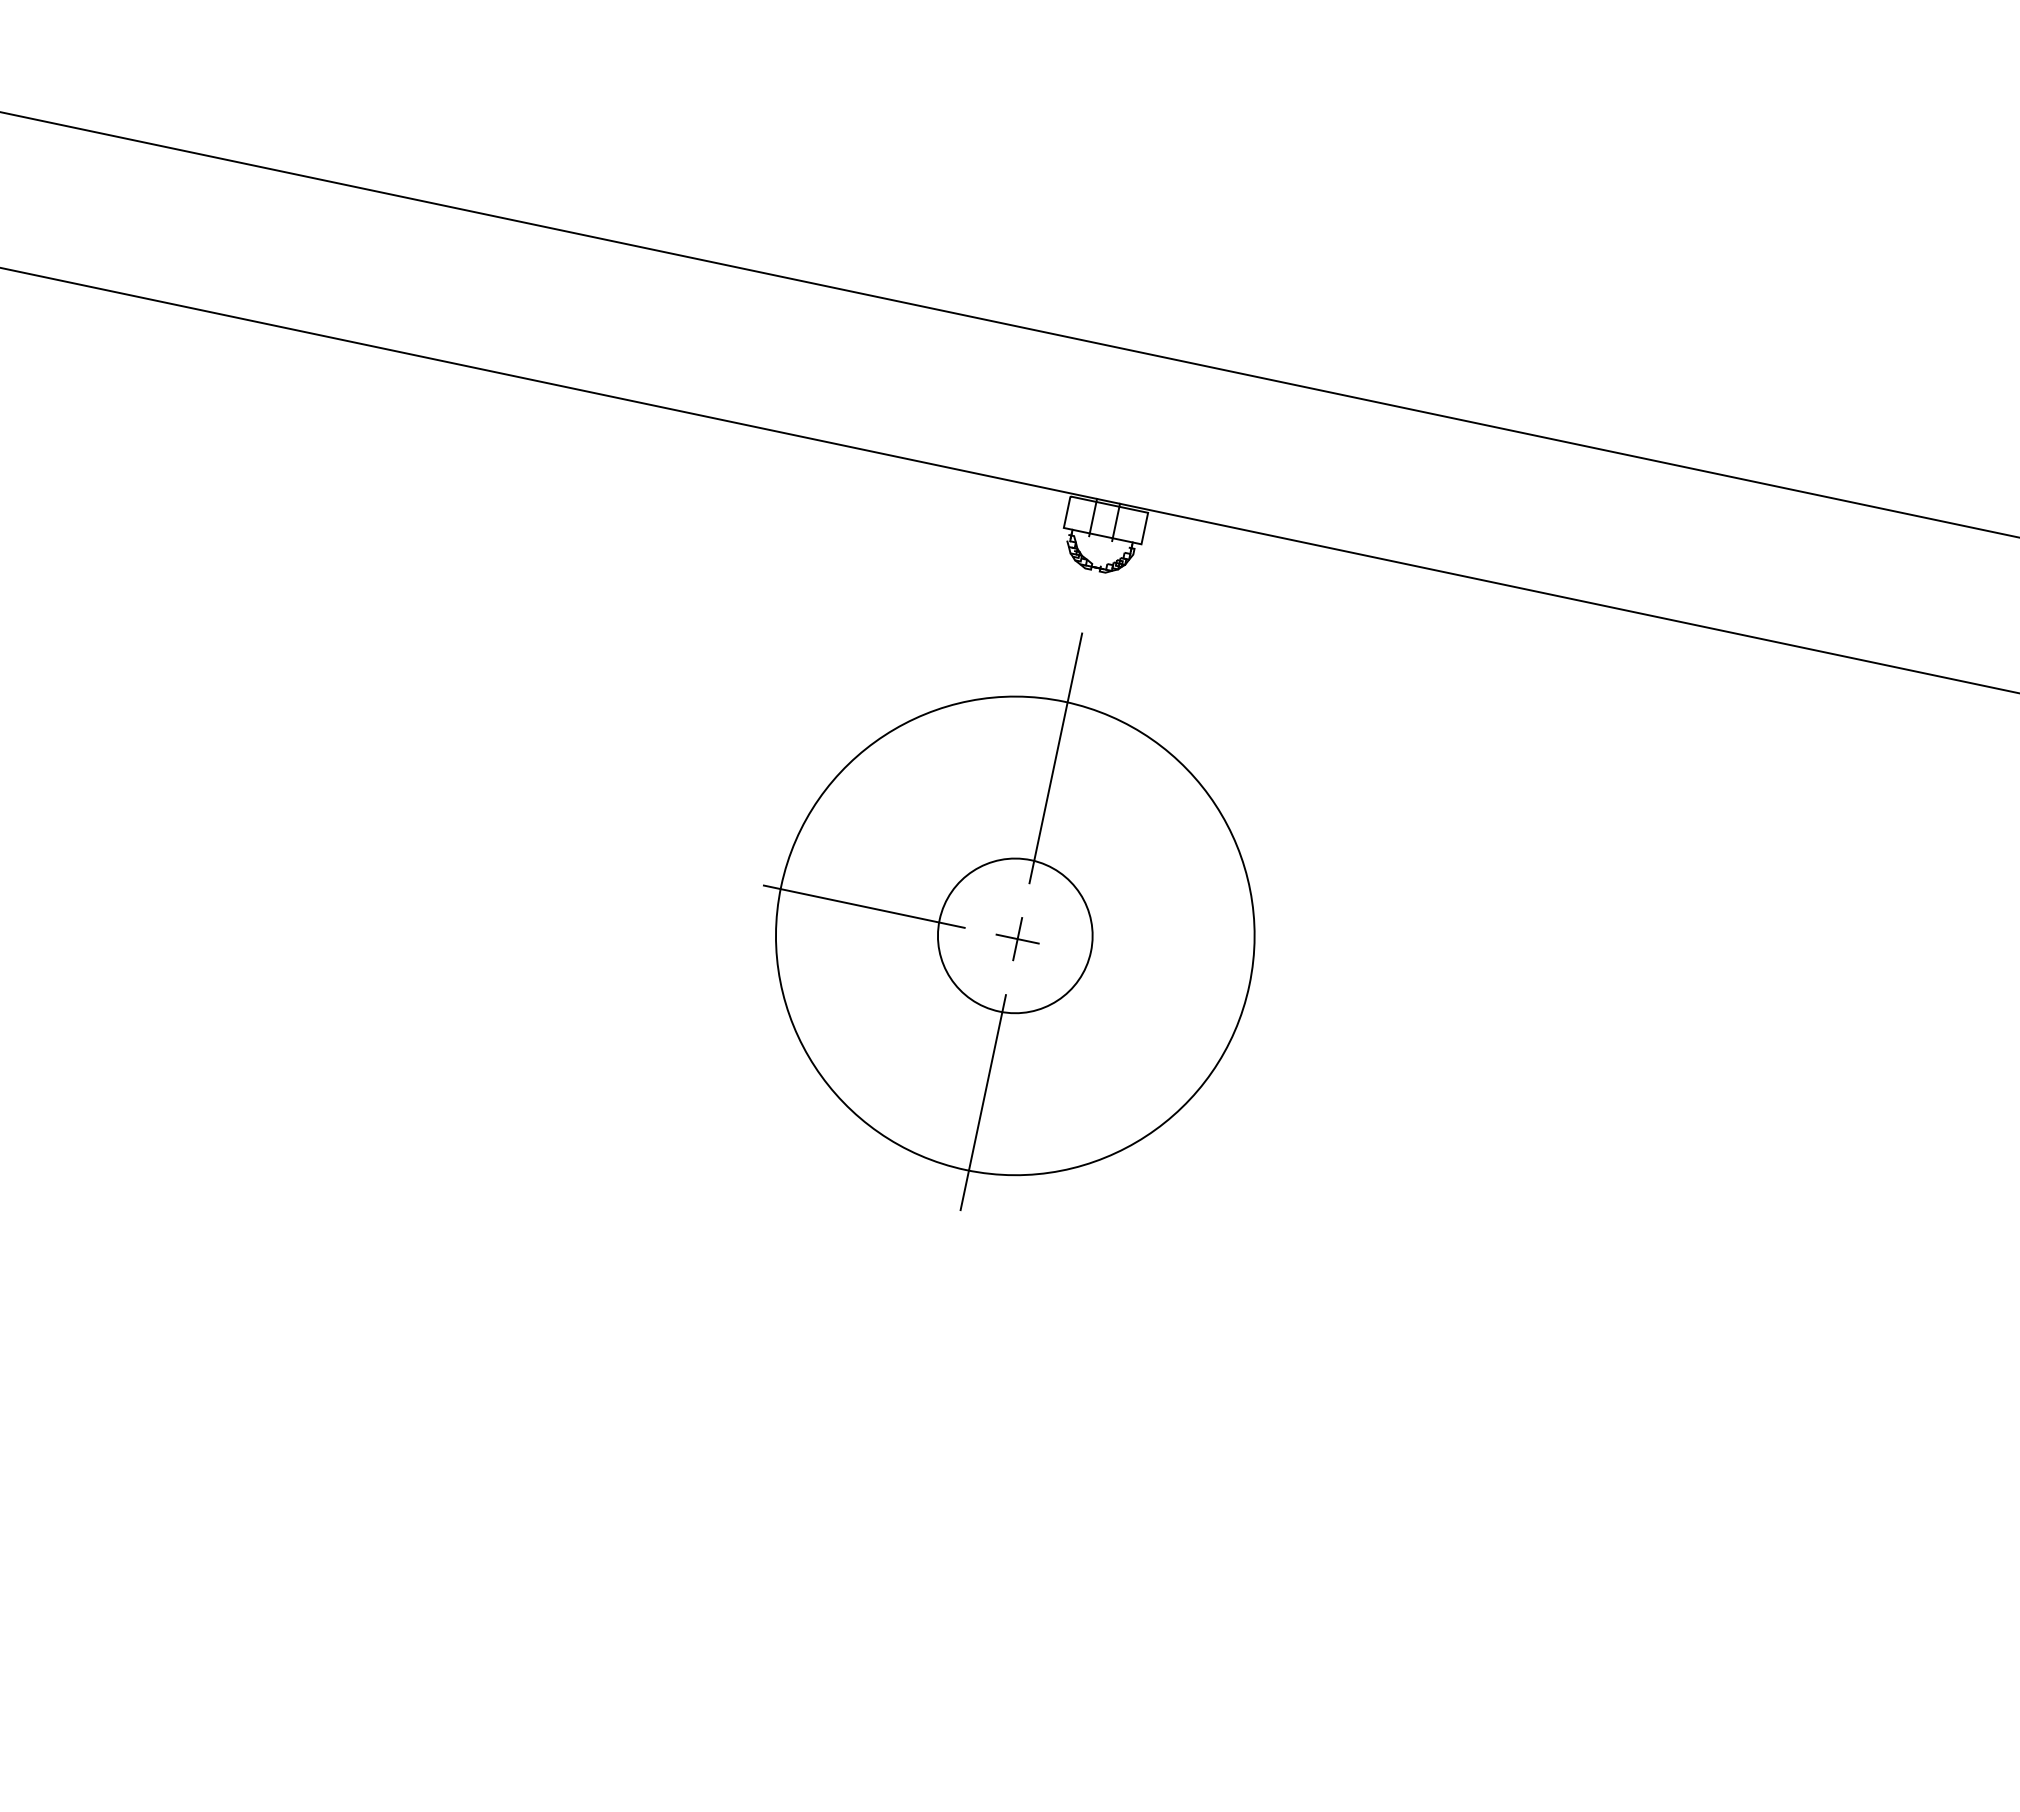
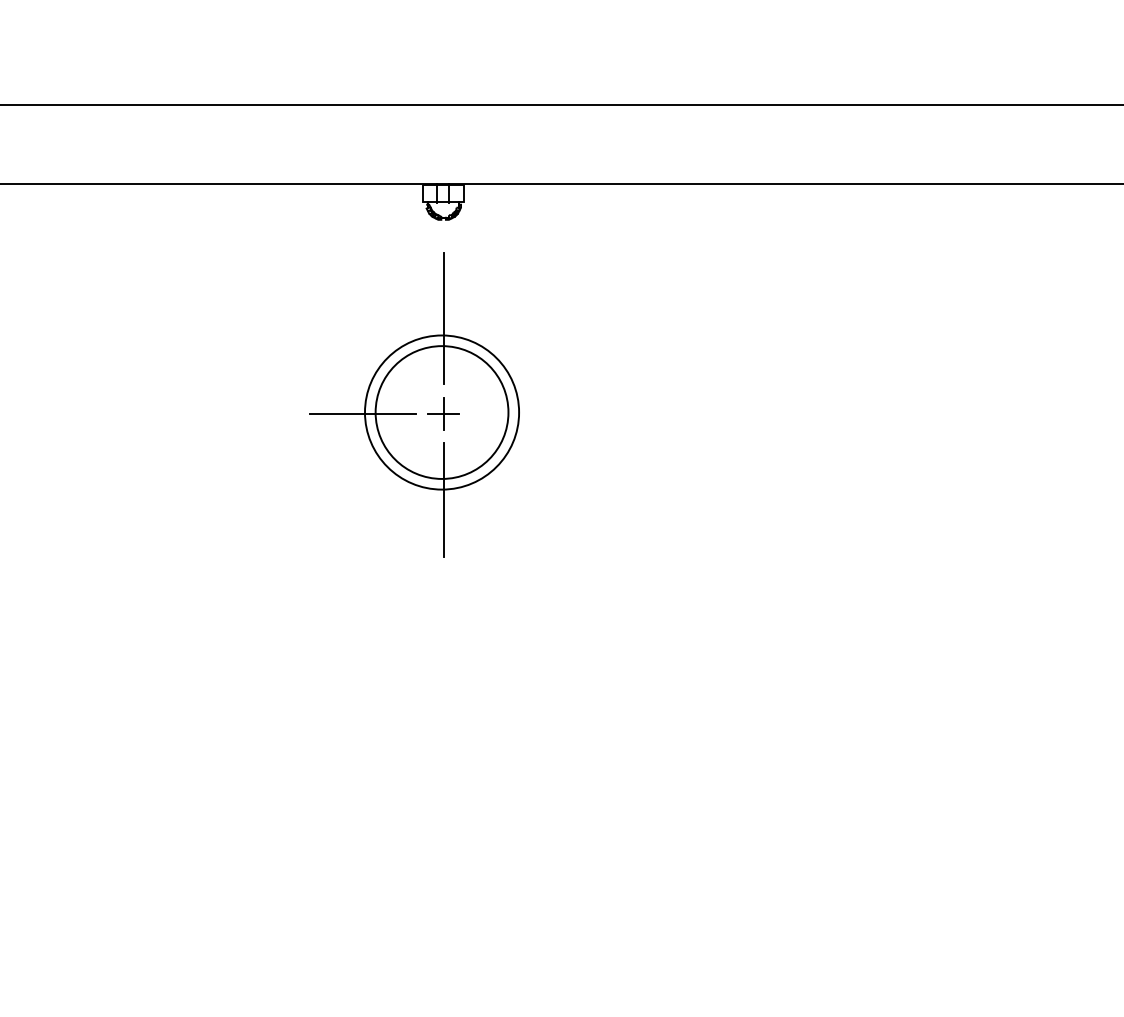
circle: (1014, 935) -> (441, 412), size x0.62
circle: (1014, 935) -> (441, 412), size x1.67
part: (1017, 938) -> (443, 413), size x1.43

